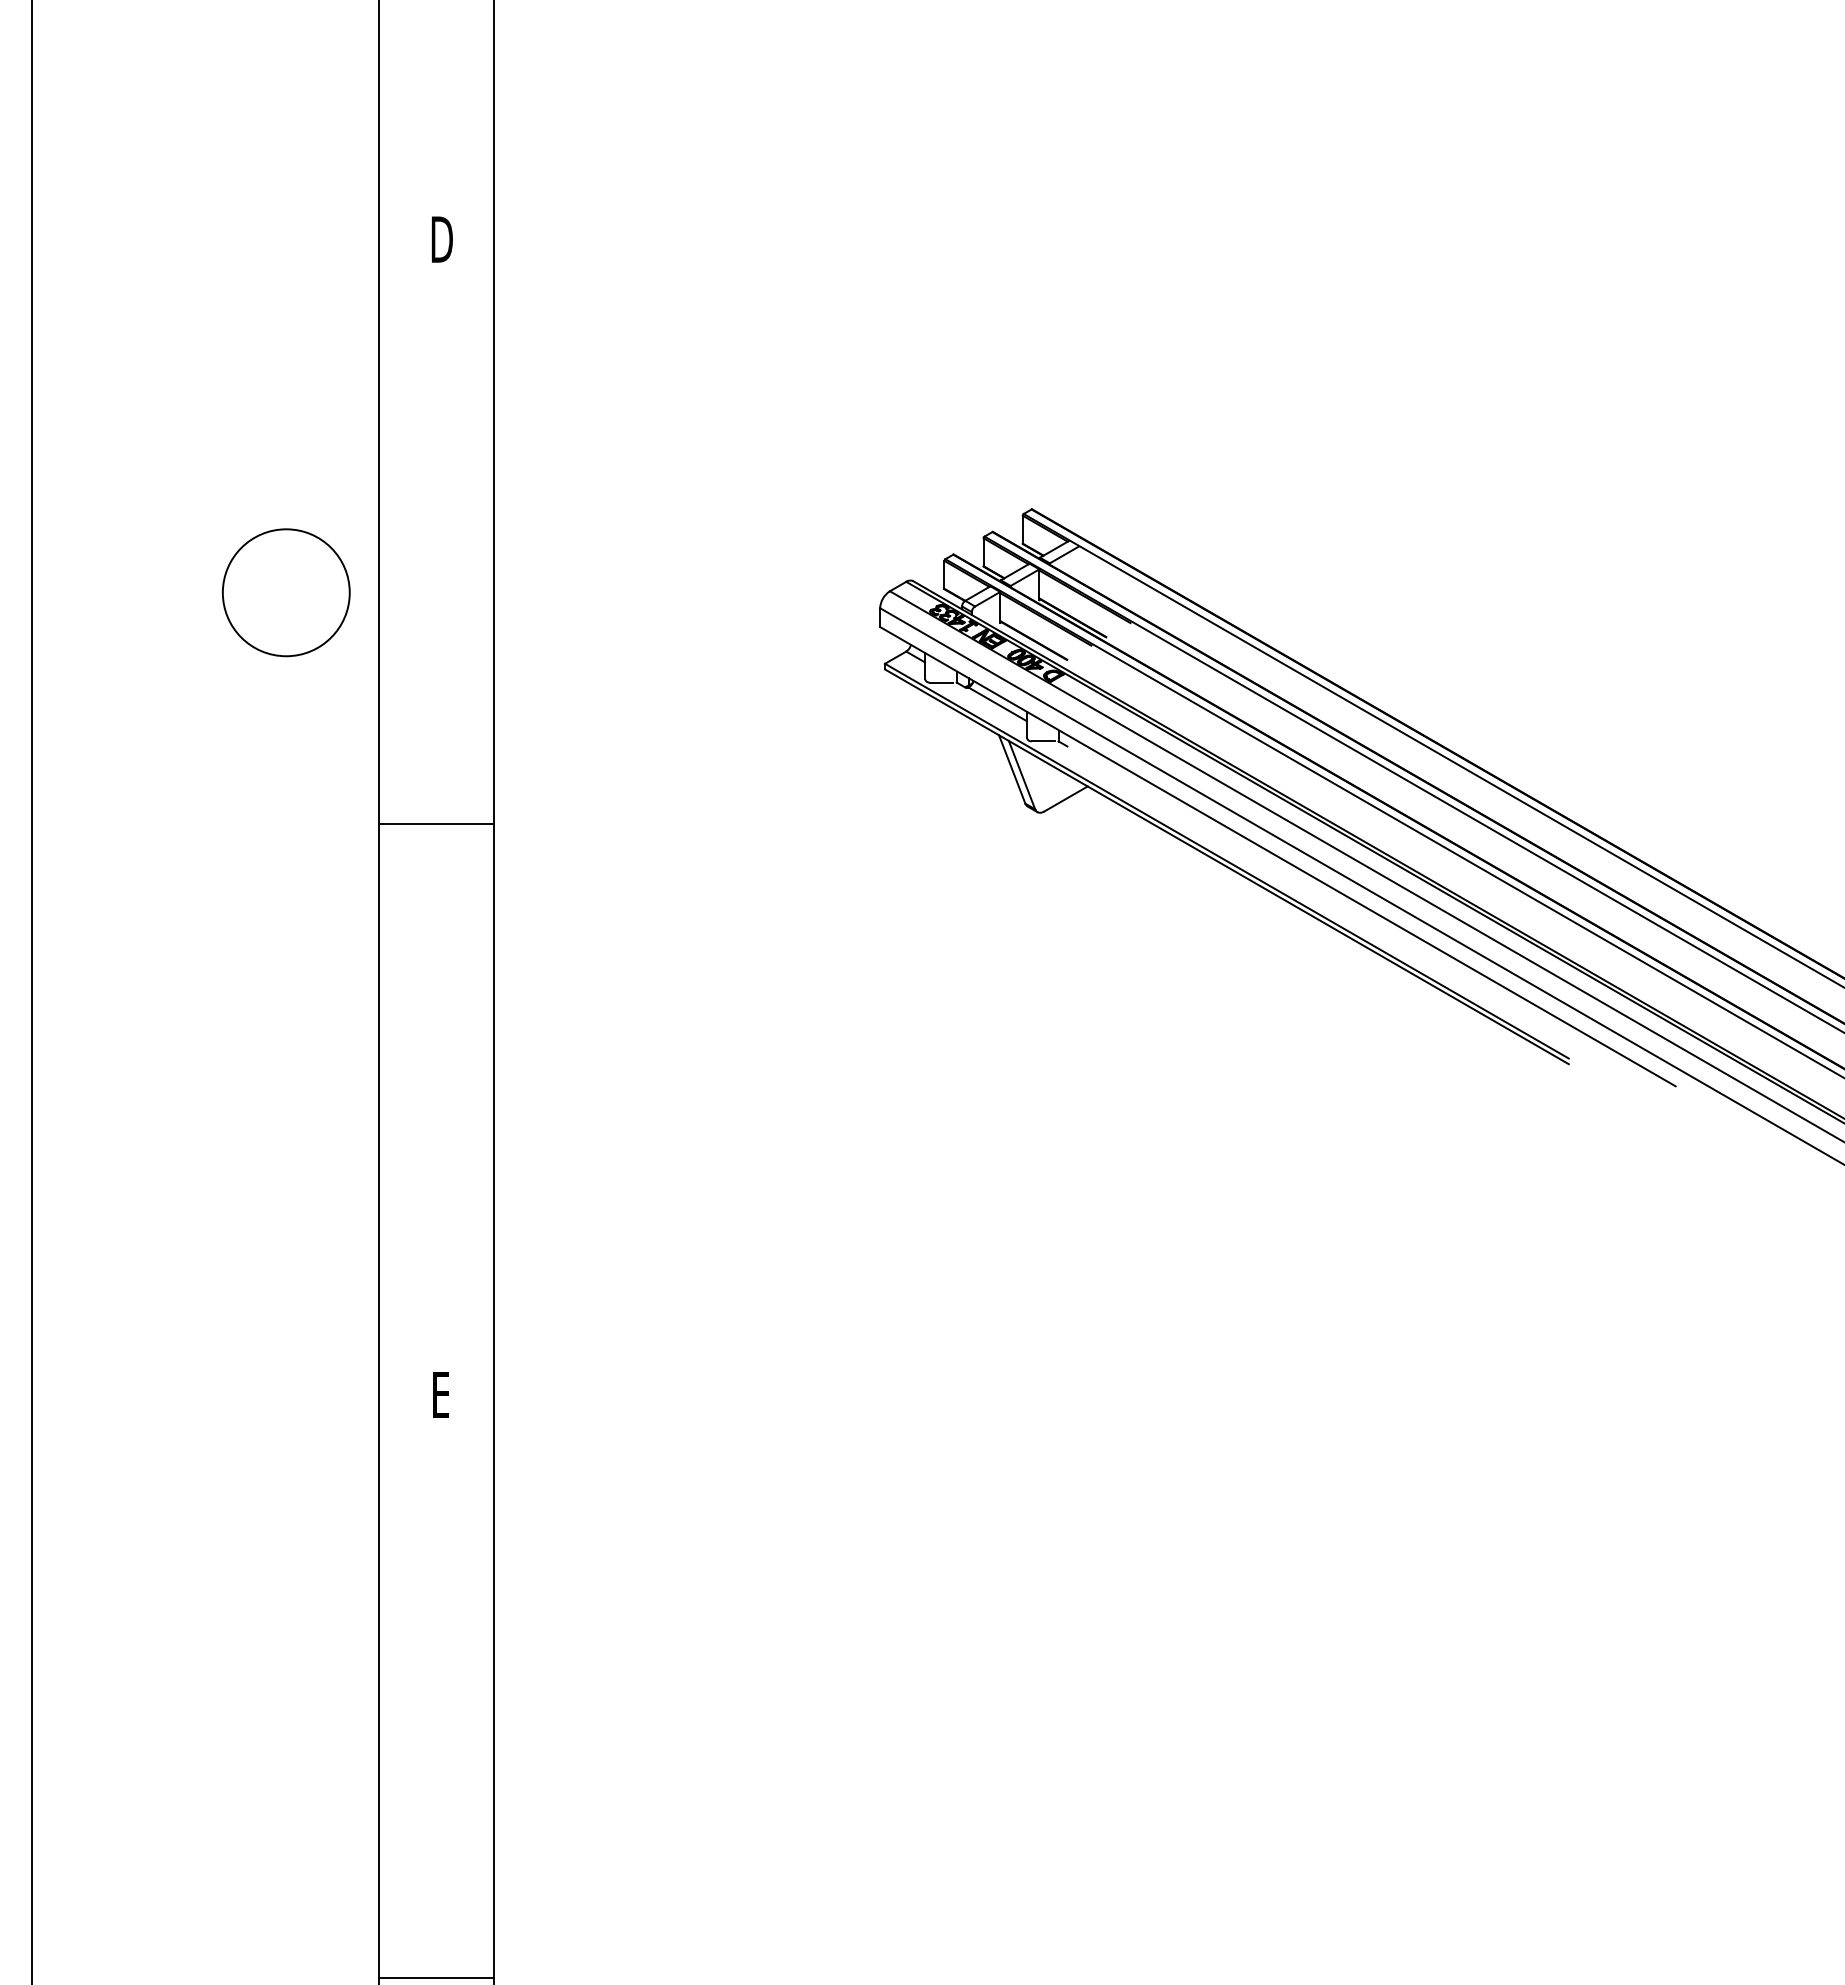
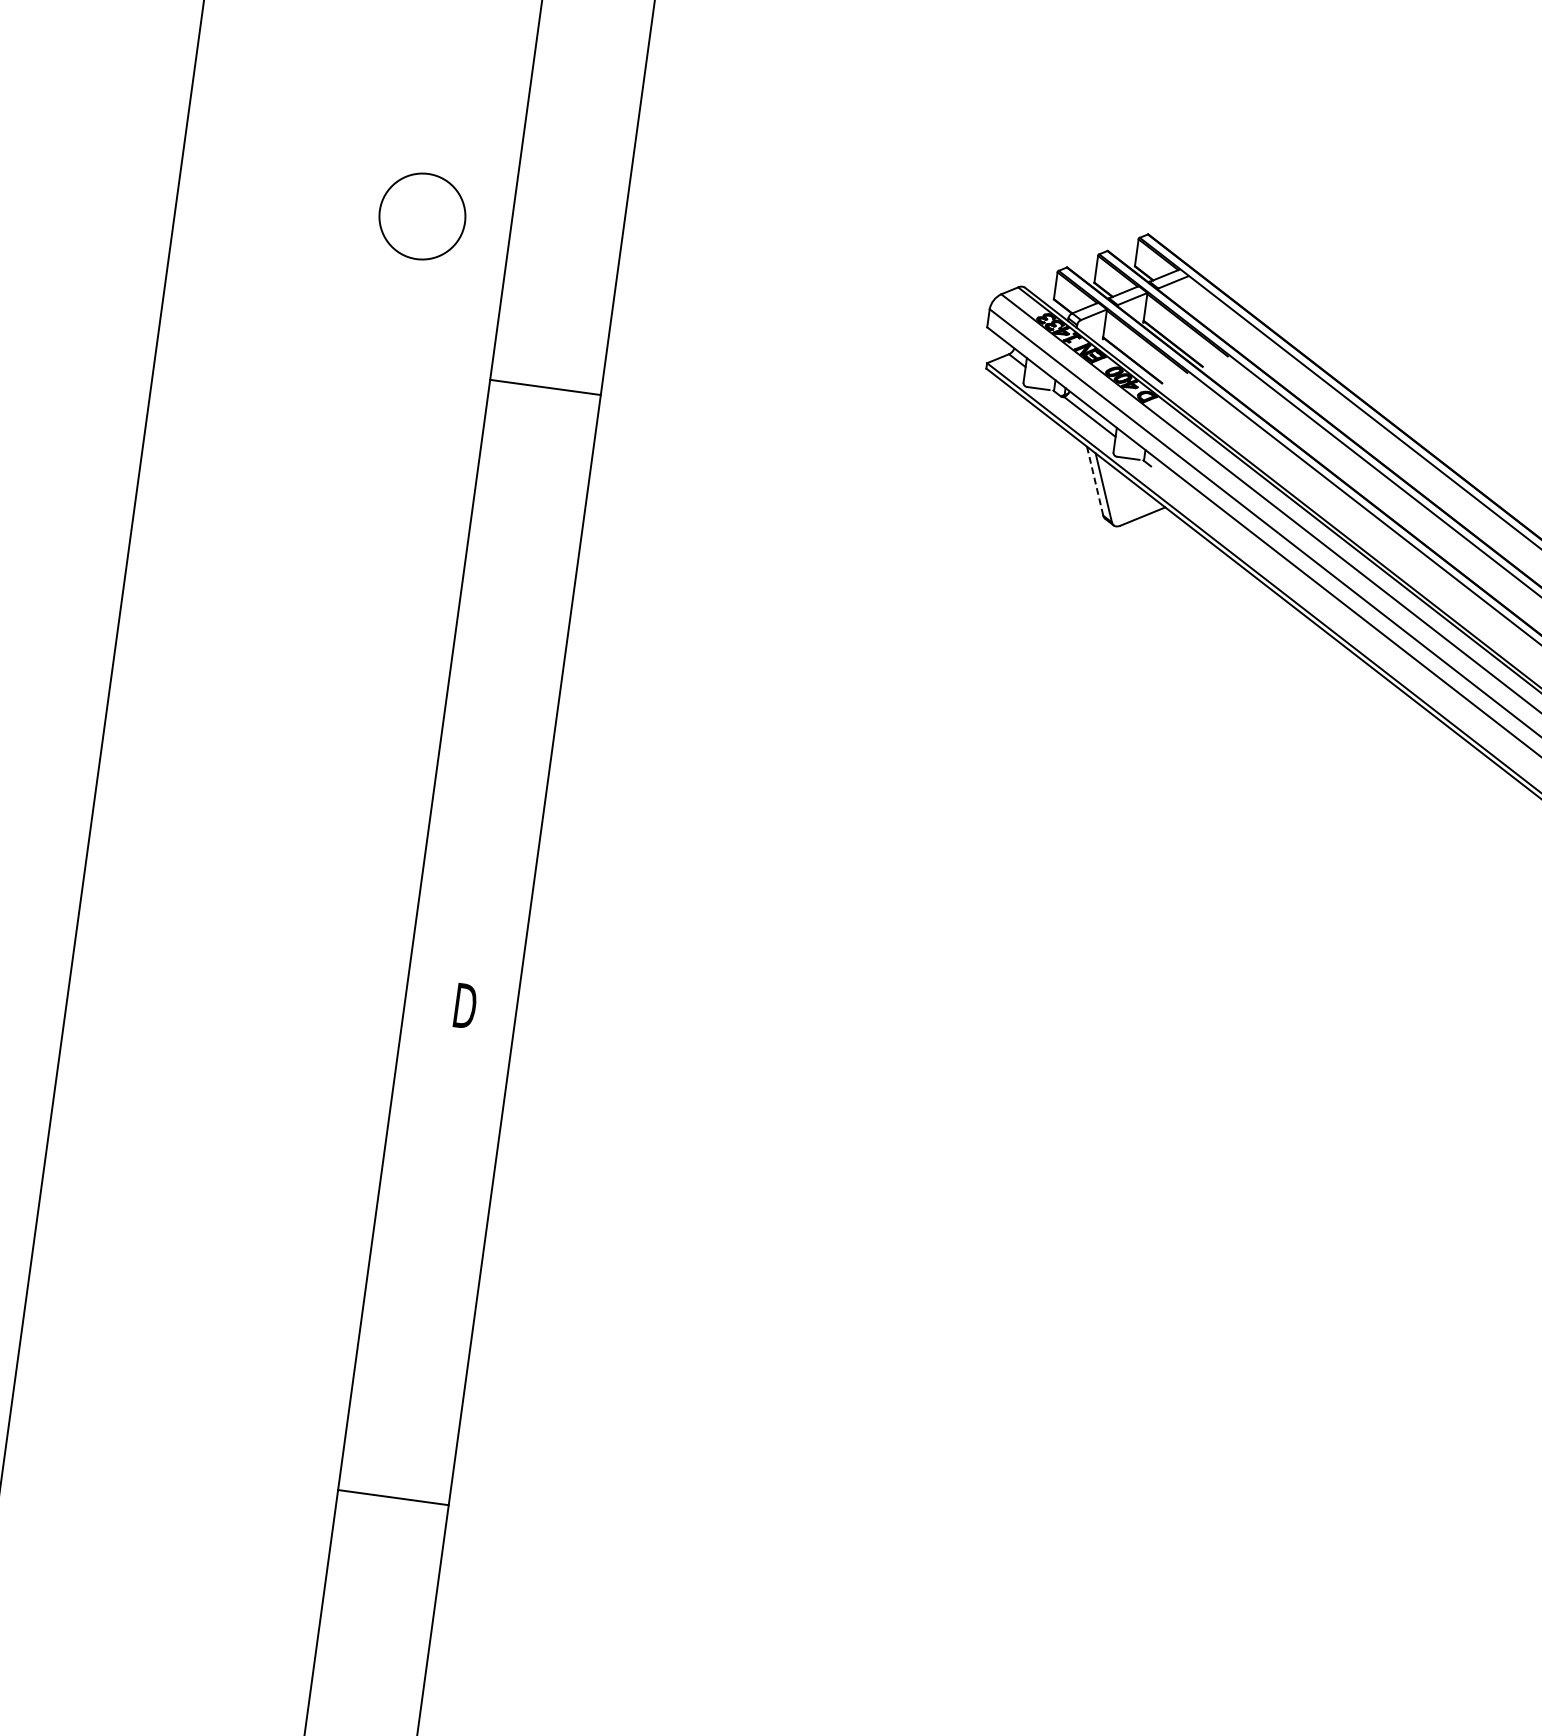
circle: (286, 592) -> (422, 216), size x0.7
line: (1012, 769) -> (1095, 481), solid -> dashed
line: (436, 823) -> (545, 387), moved
text: (440, 1395) -> (464, 1006), E -> D
line: (436, 1977) -> (393, 1497), moved

